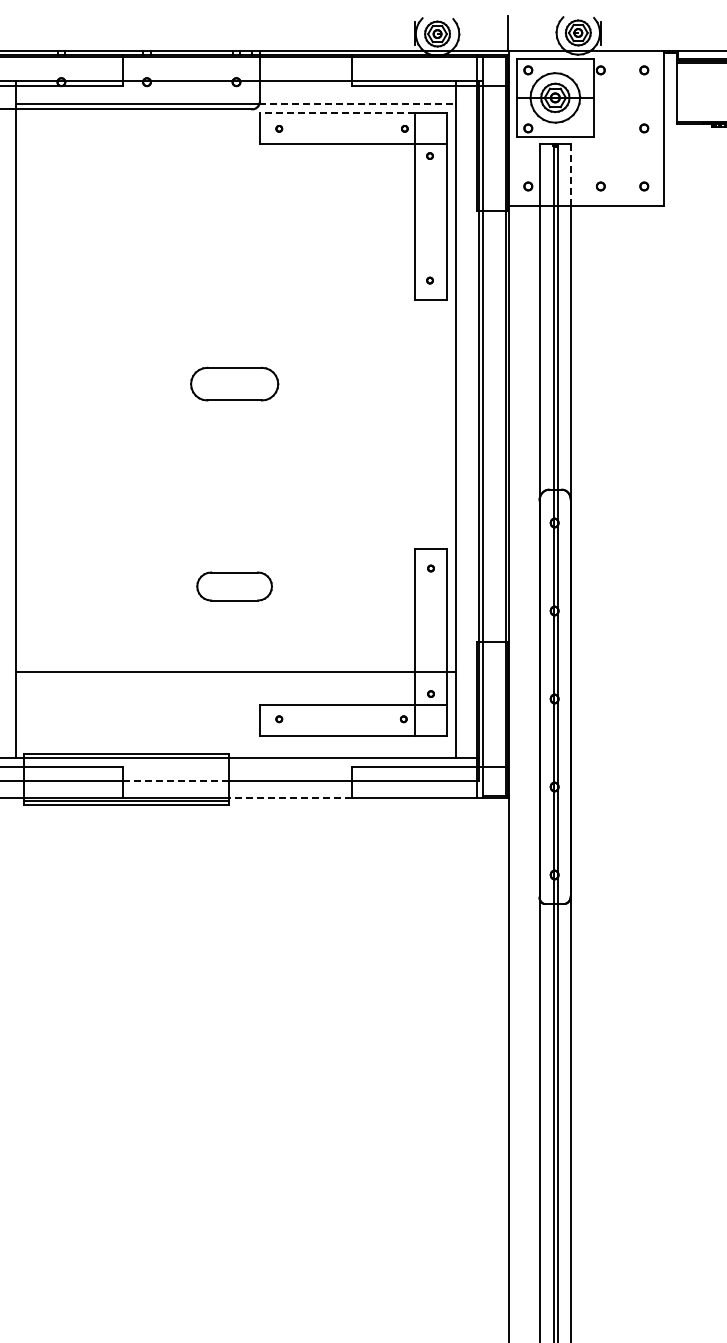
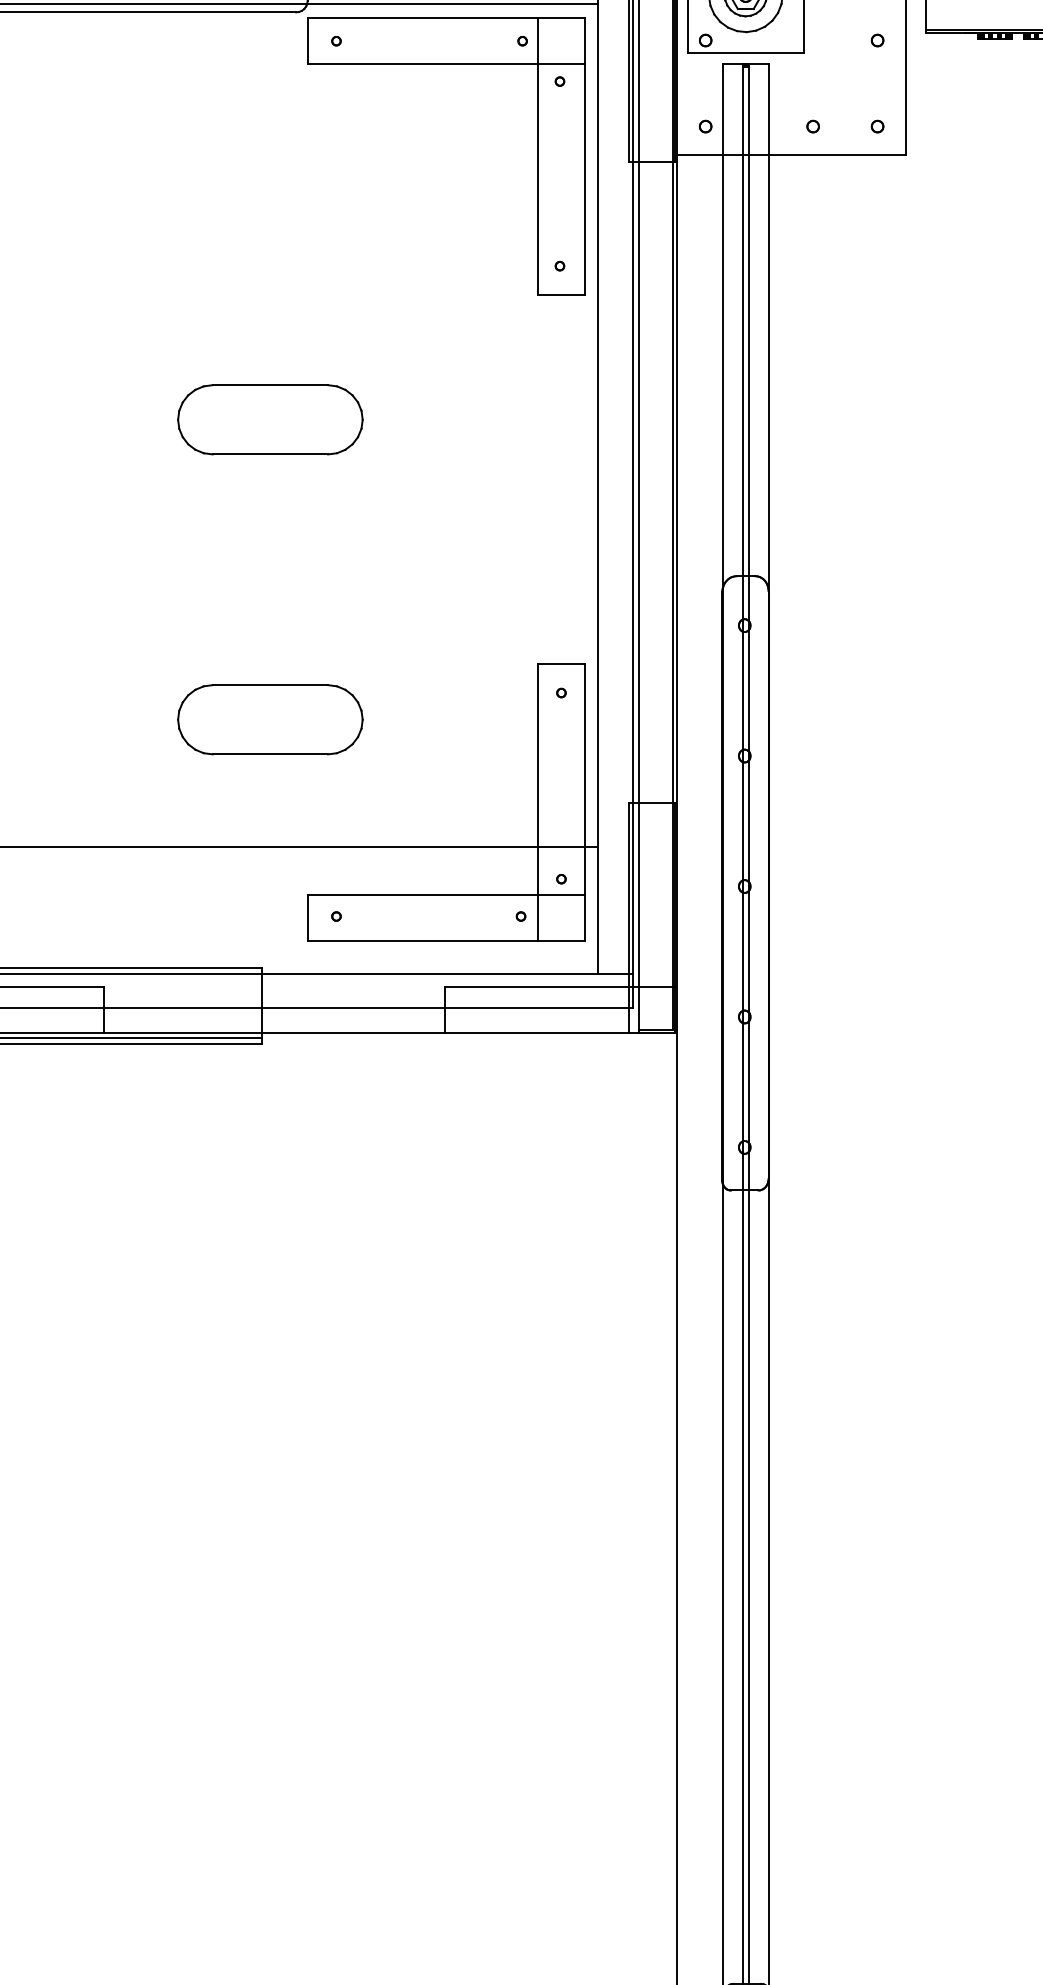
line: (358, 104) -> (453, 5), dashed -> solid
line: (337, 113) -> (422, 18), dashed -> solid
line: (571, 175) -> (769, 110), dashed -> solid
part: (234, 383) -> (270, 418), size x1.43
part: (234, 586) -> (270, 719), size x1.67
line: (176, 781) -> (184, 1008), dashed -> solid
line: (290, 798) -> (353, 1034), dashed -> solid

